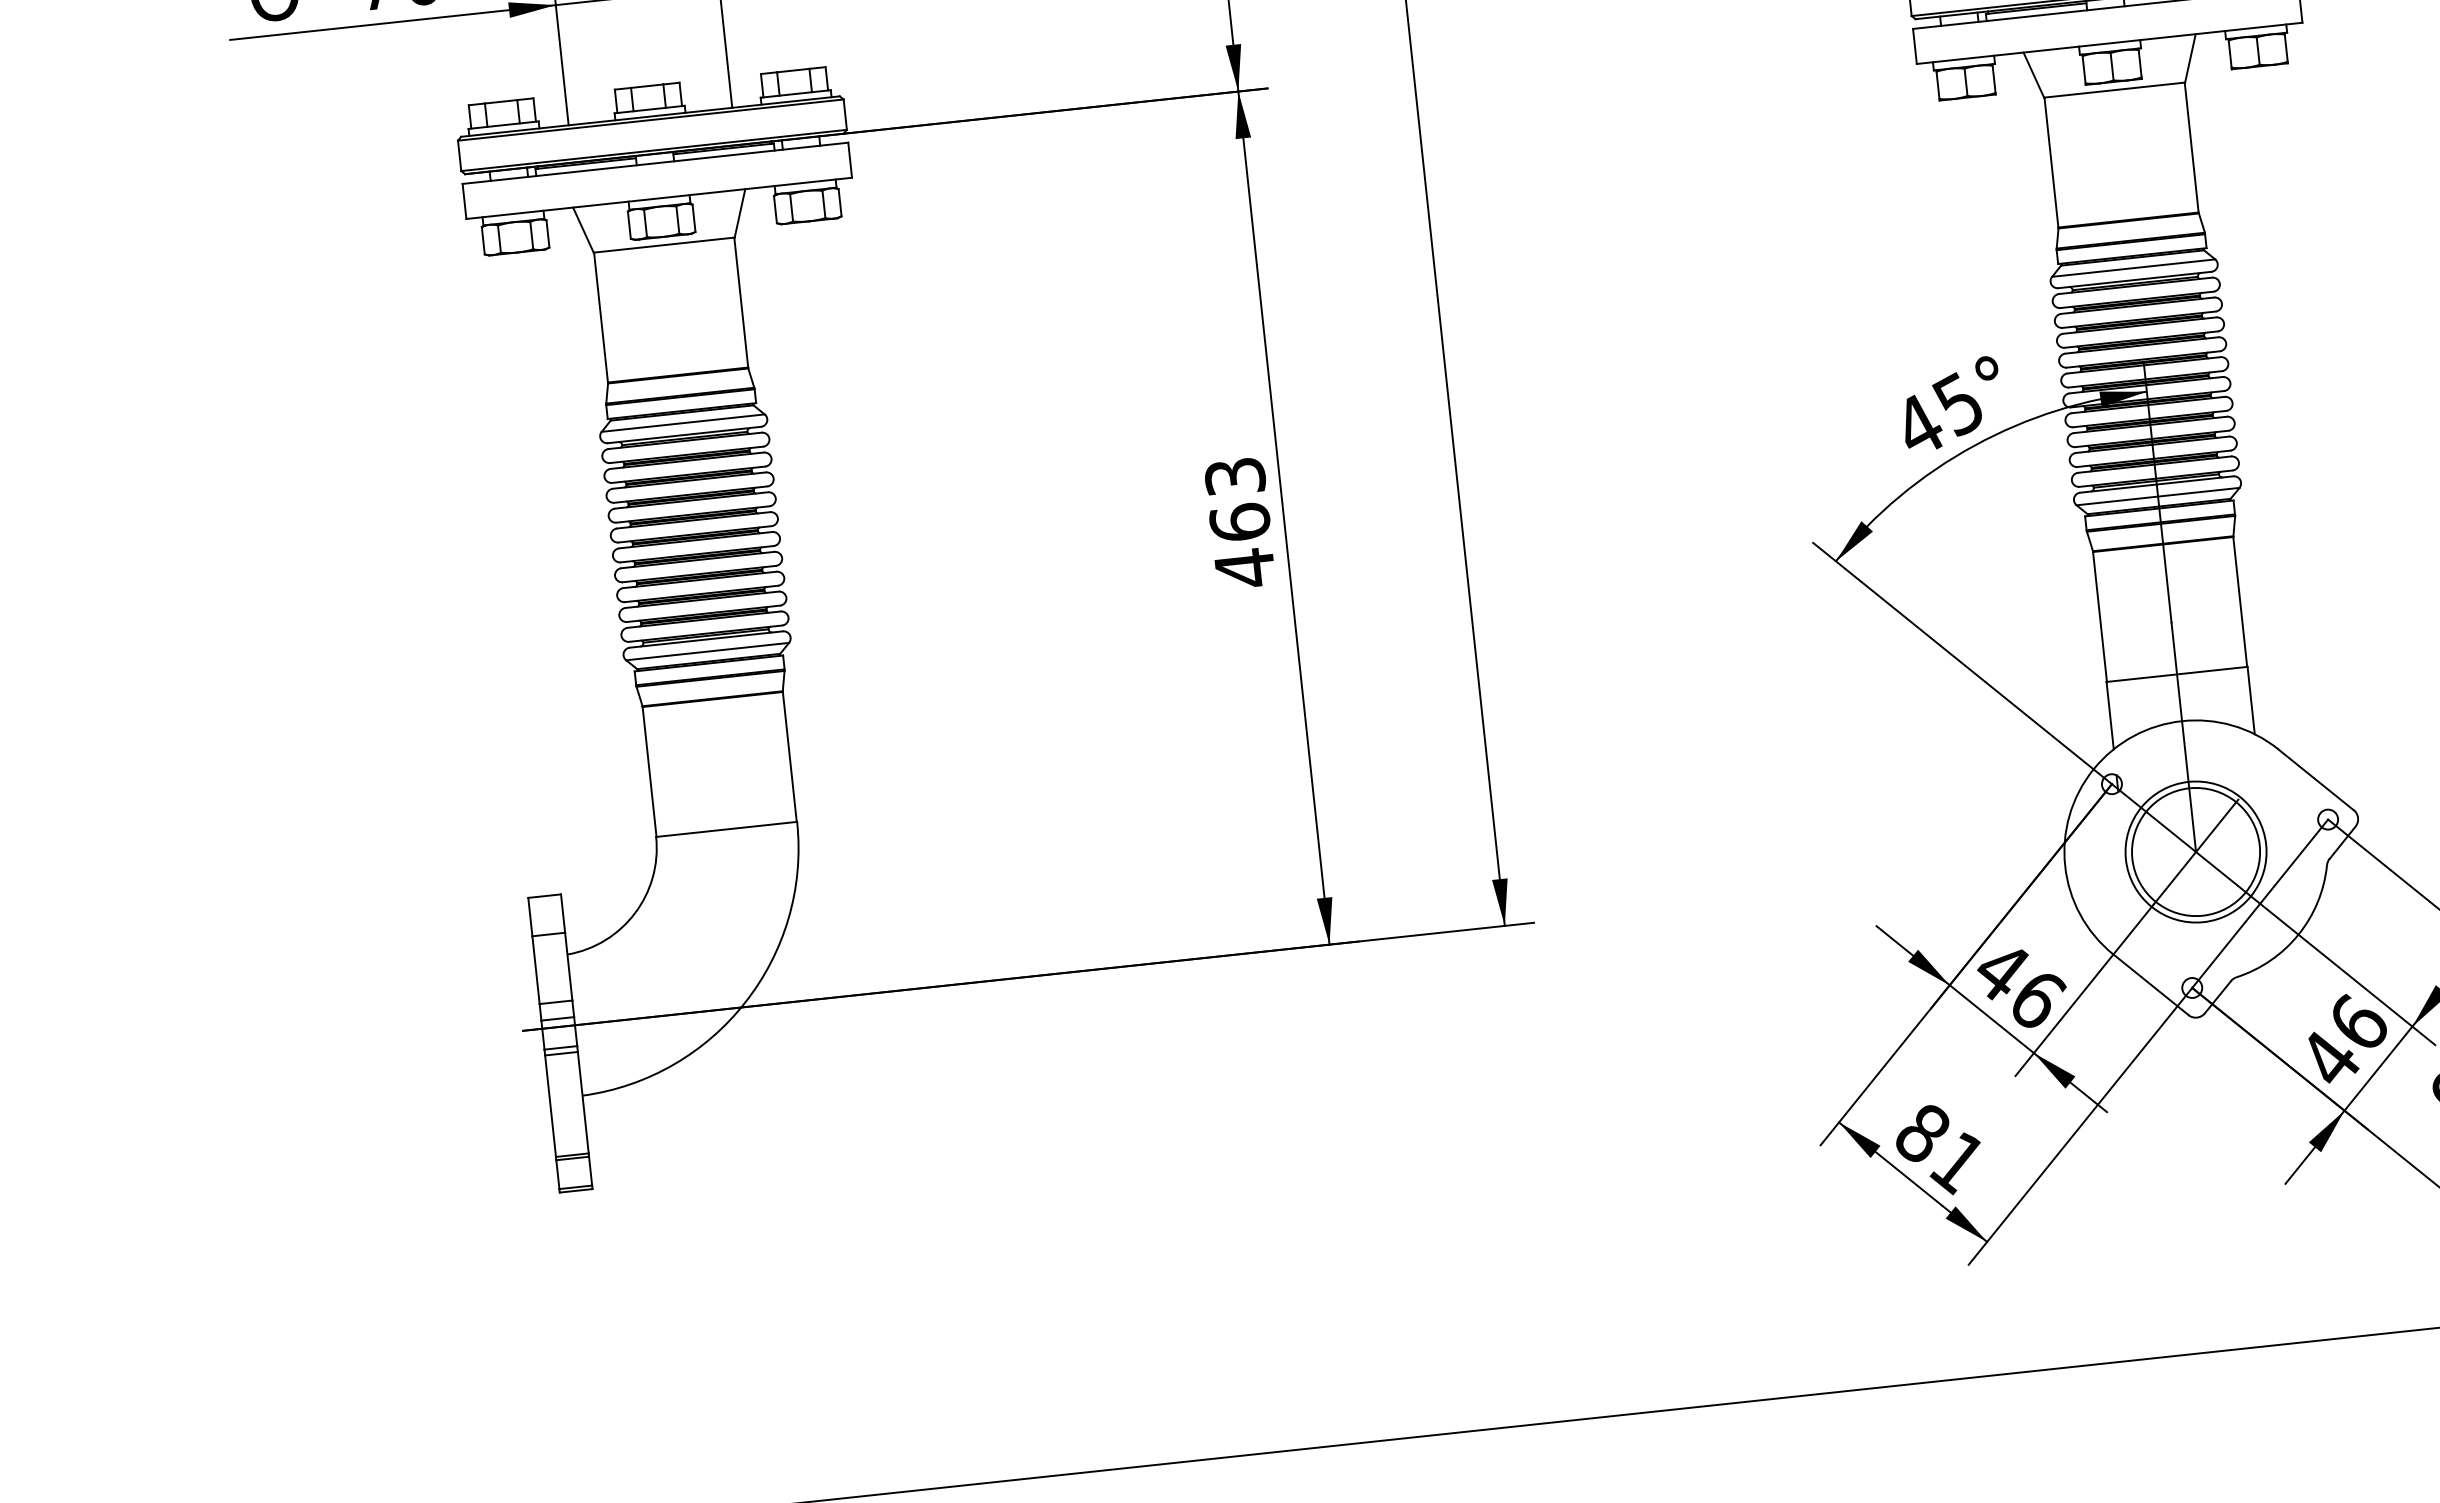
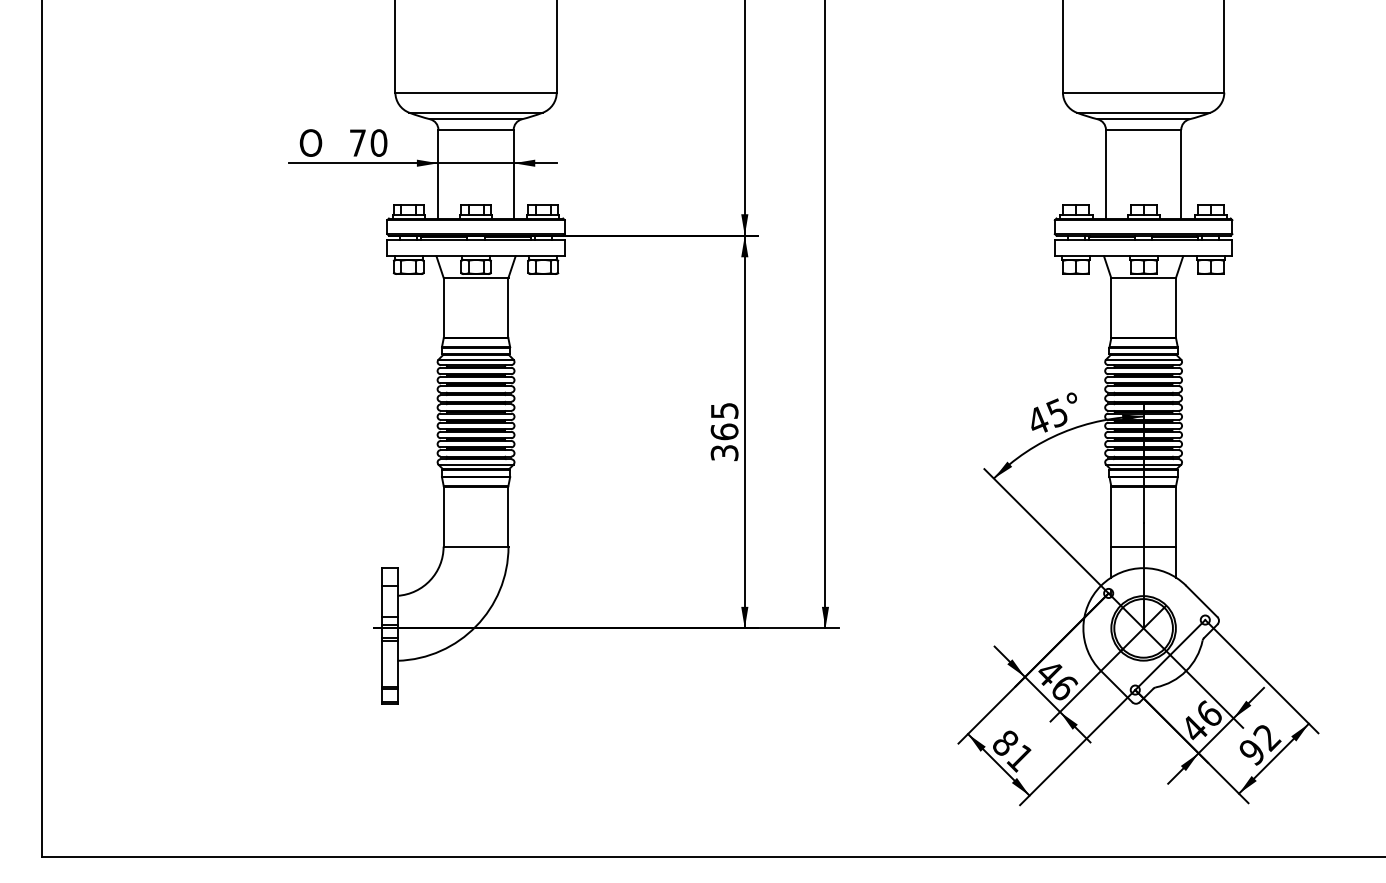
text: (1239, 523) -> (724, 432), 463 -> 365

